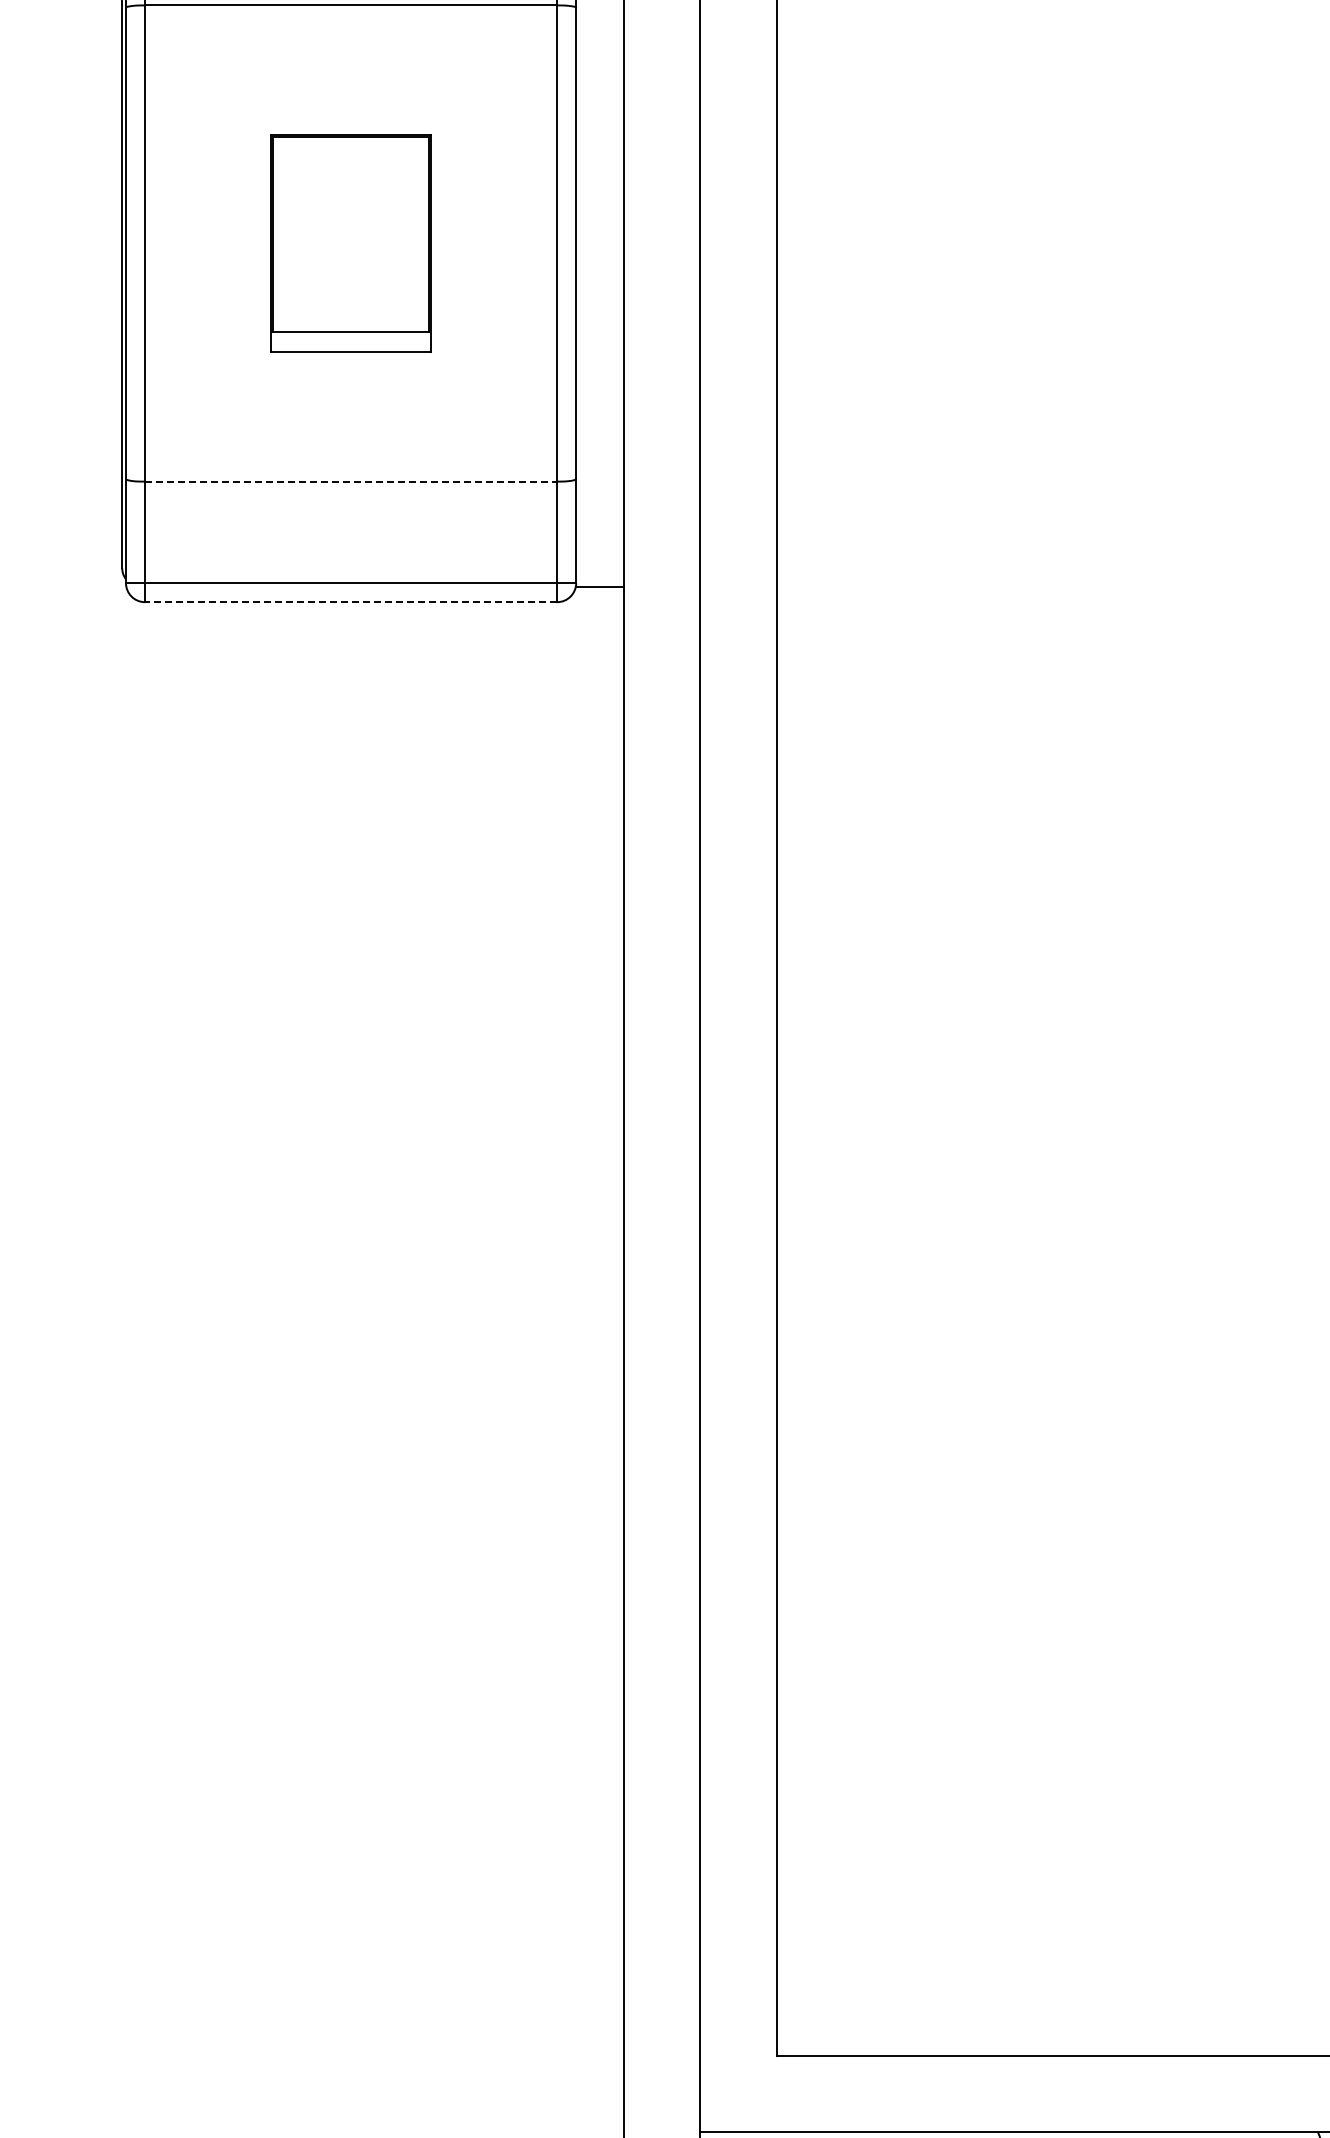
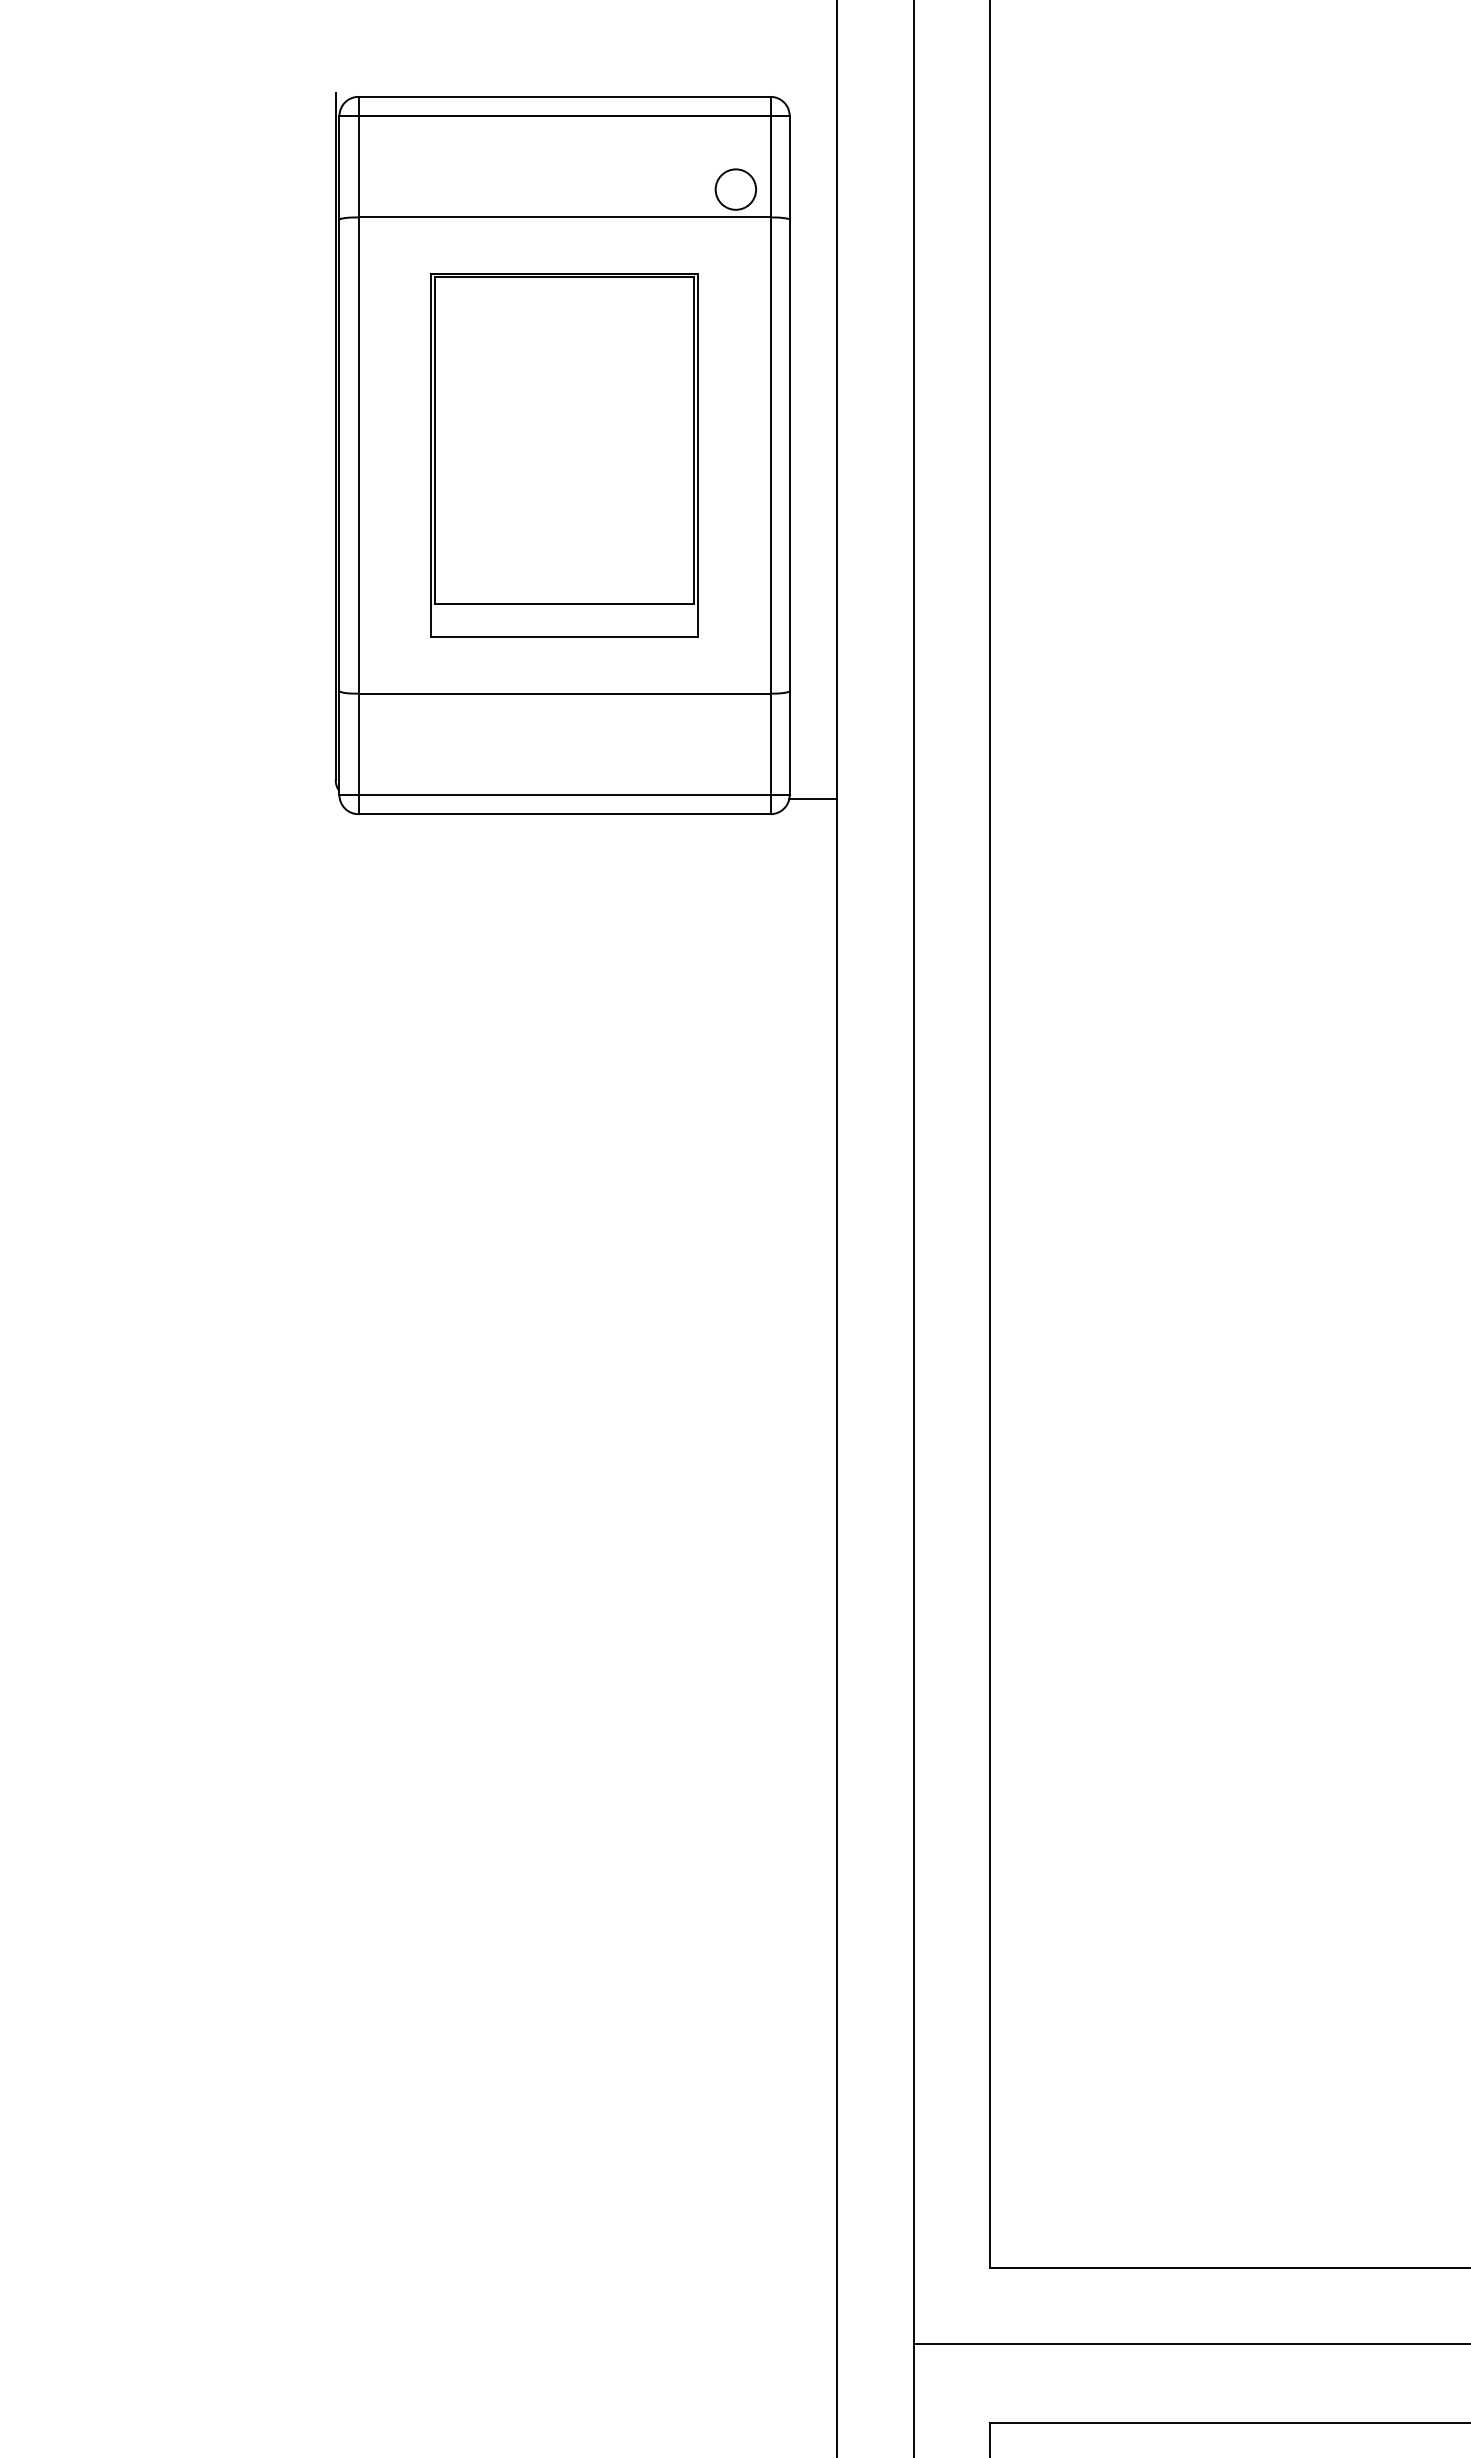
part: (351, 243) -> (564, 455), size x1.67
line: (352, 481) -> (565, 693), dashed -> solid
line: (351, 602) -> (564, 814), dashed -> solid

